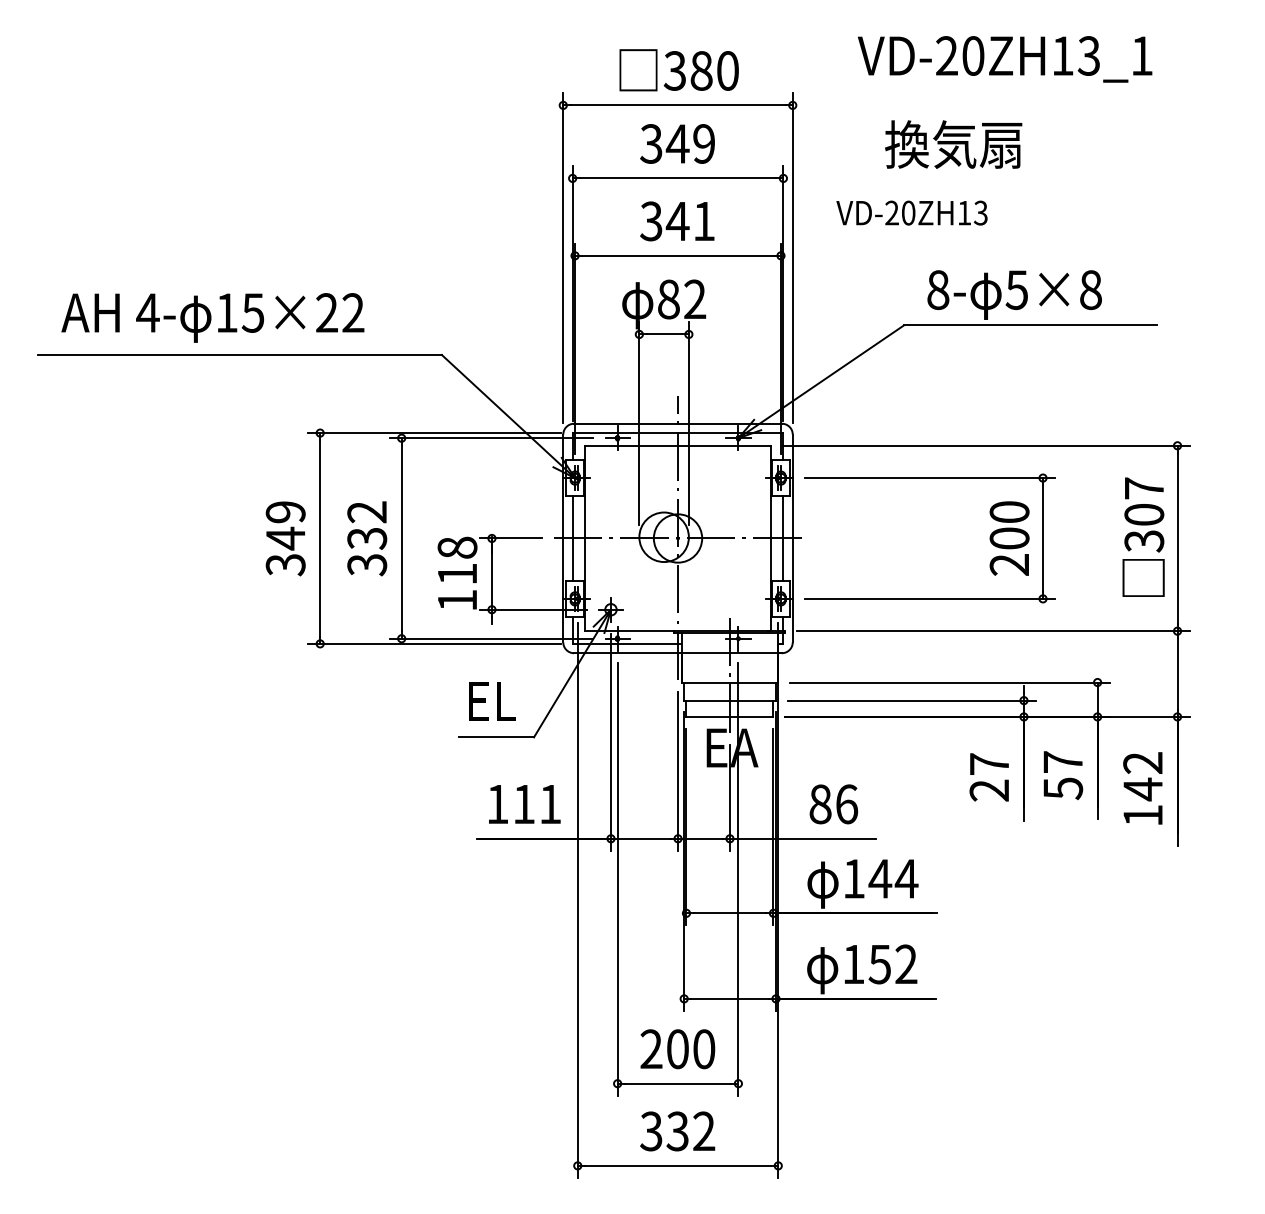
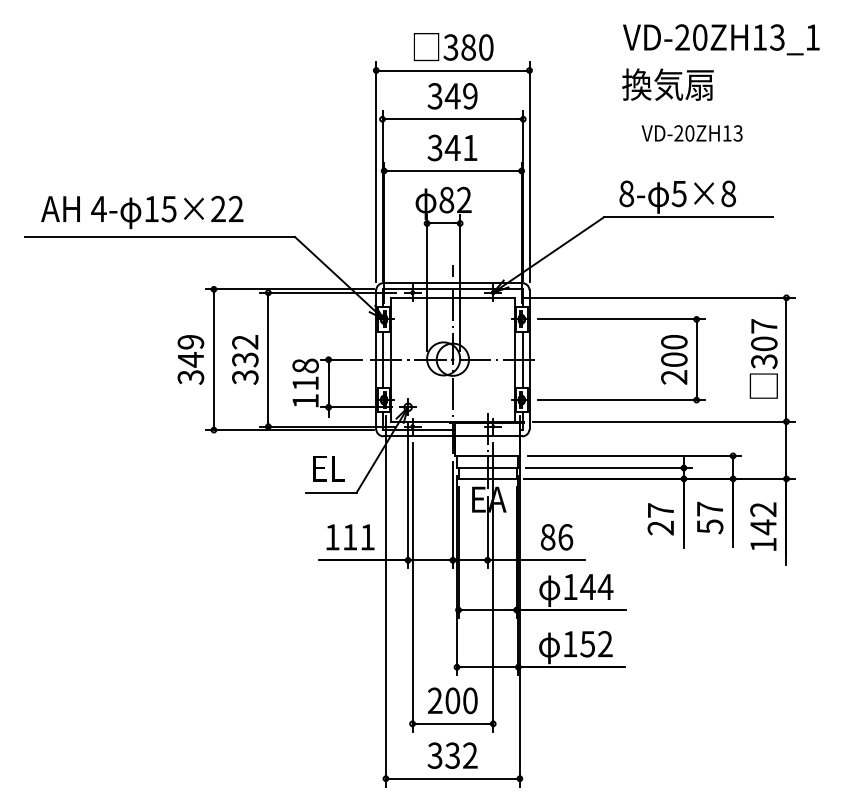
text: (1005, 58) -> (721, 39), moved
text: (952, 144) -> (667, 84), moved
text: (911, 213) -> (691, 133), moved

